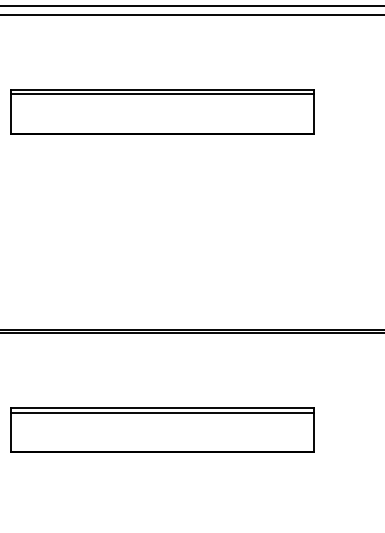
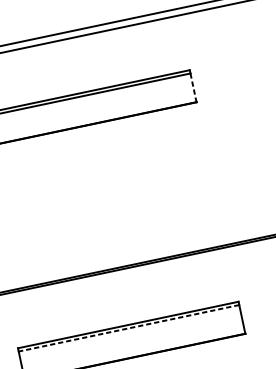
line: (313, 114) -> (193, 88), solid -> dashed
line: (162, 412) -> (129, 328), solid -> dashed

